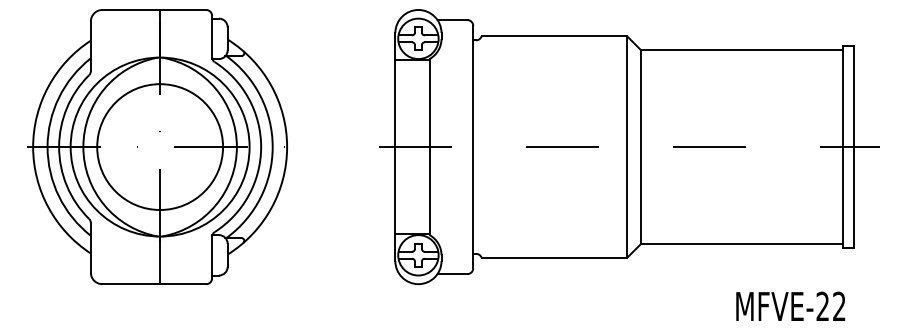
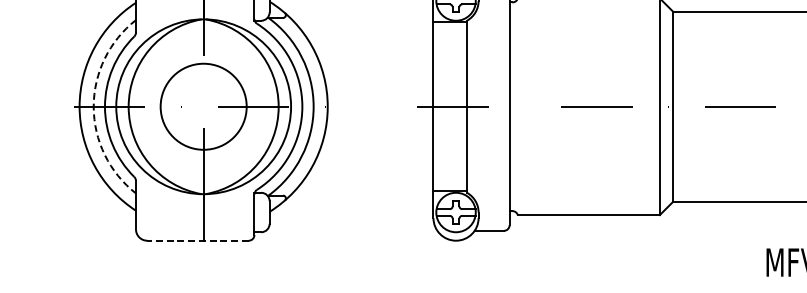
arc: (47, 147) -> (93, 107), solid -> dashed
circle: (160, 147) -> (204, 107), size x0.7
line: (154, 284) -> (198, 241), solid -> dashed

